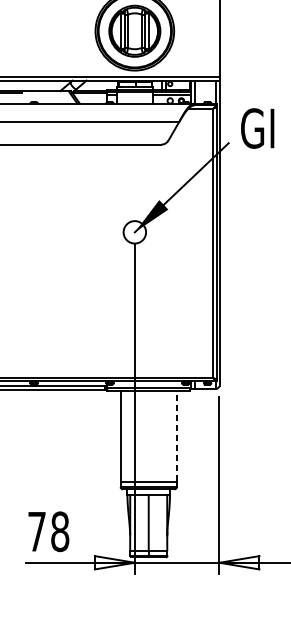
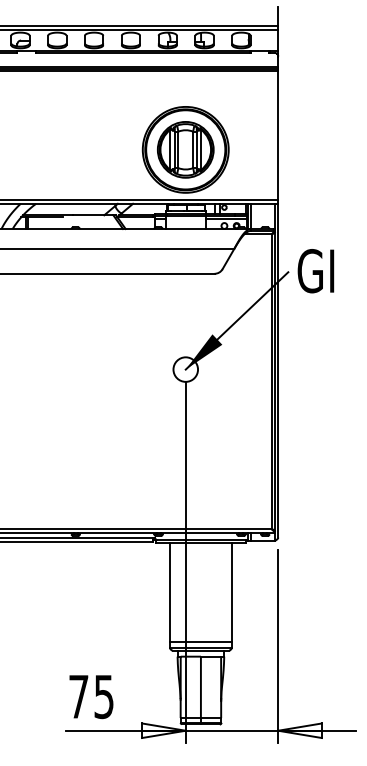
text: (257, 128) -> (315, 271), moved
line: (176, 436) -> (231, 592), dashed -> solid
text: (60, 531) -> (104, 696), 78 -> 75

